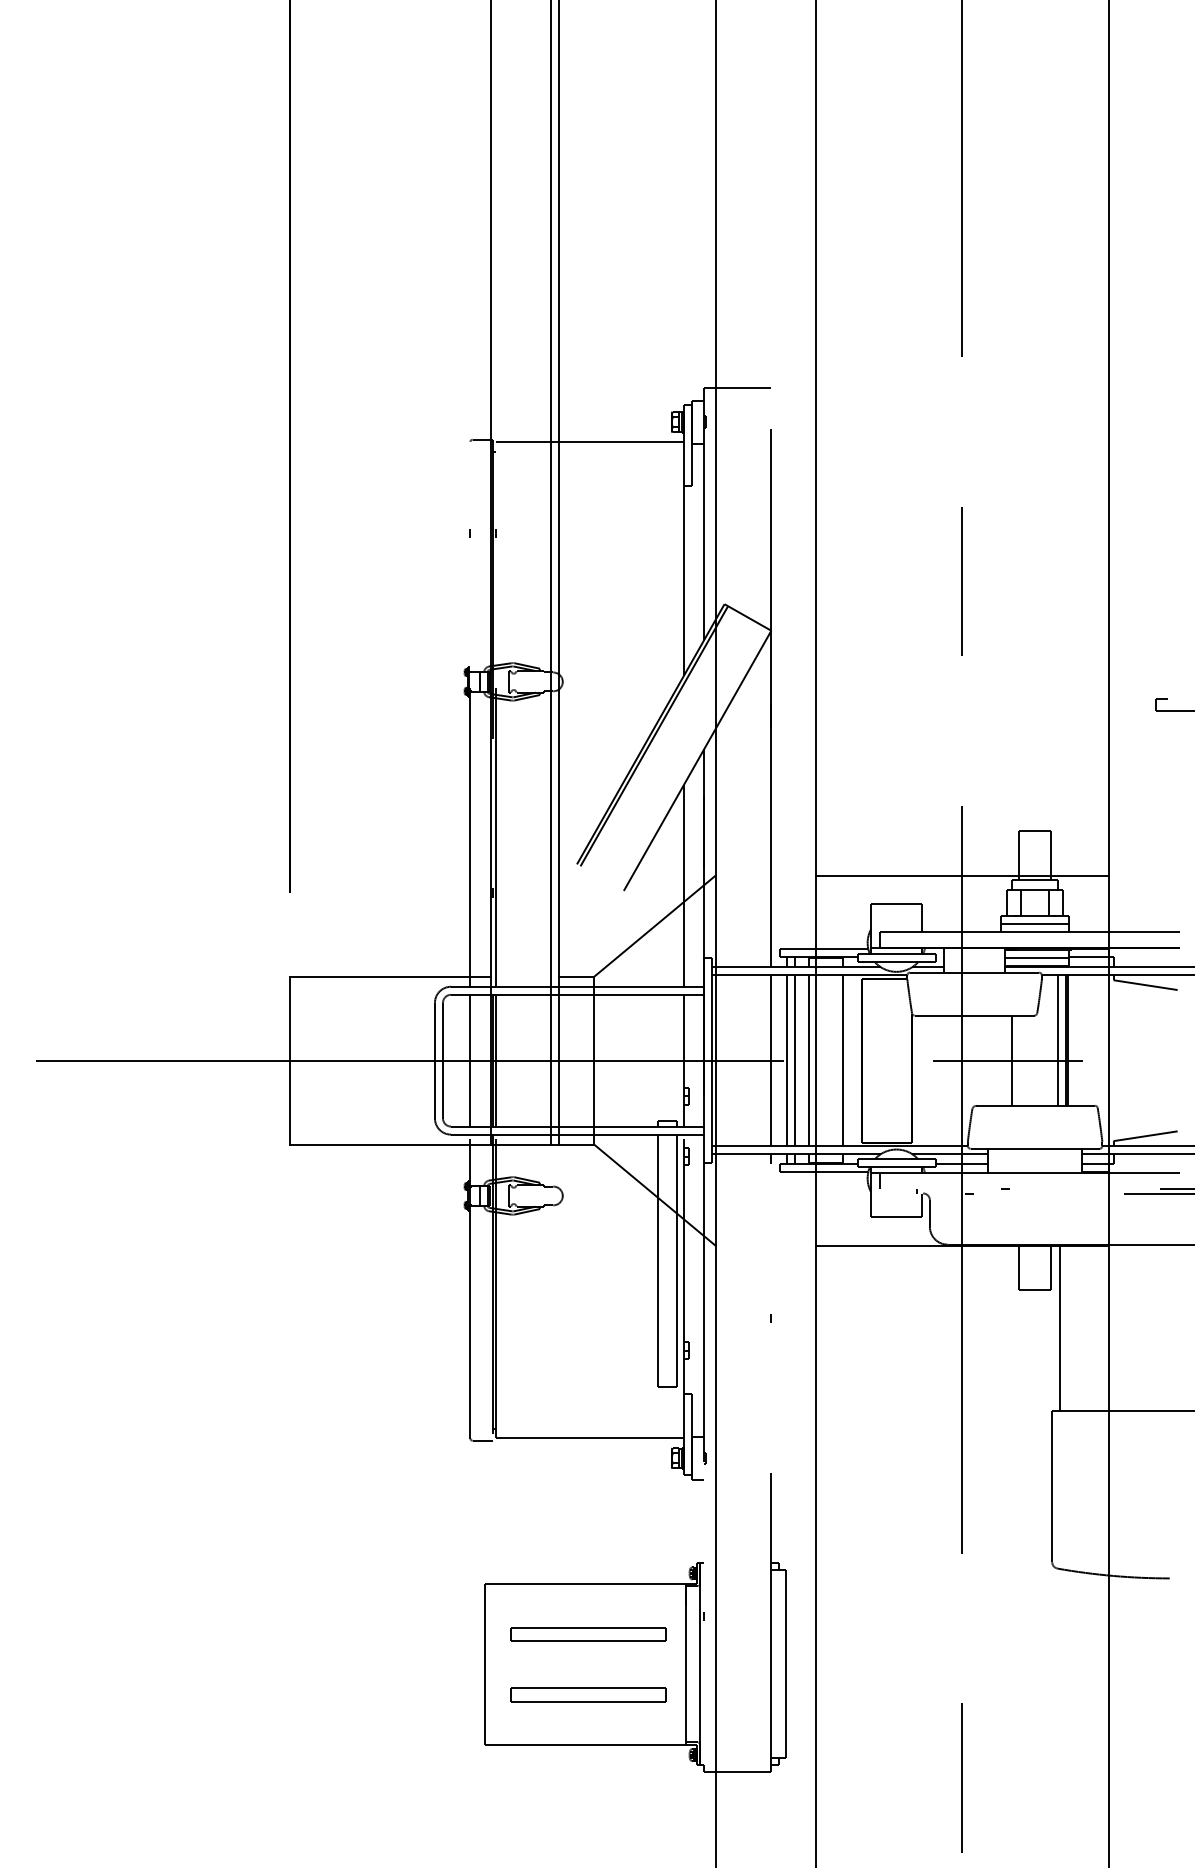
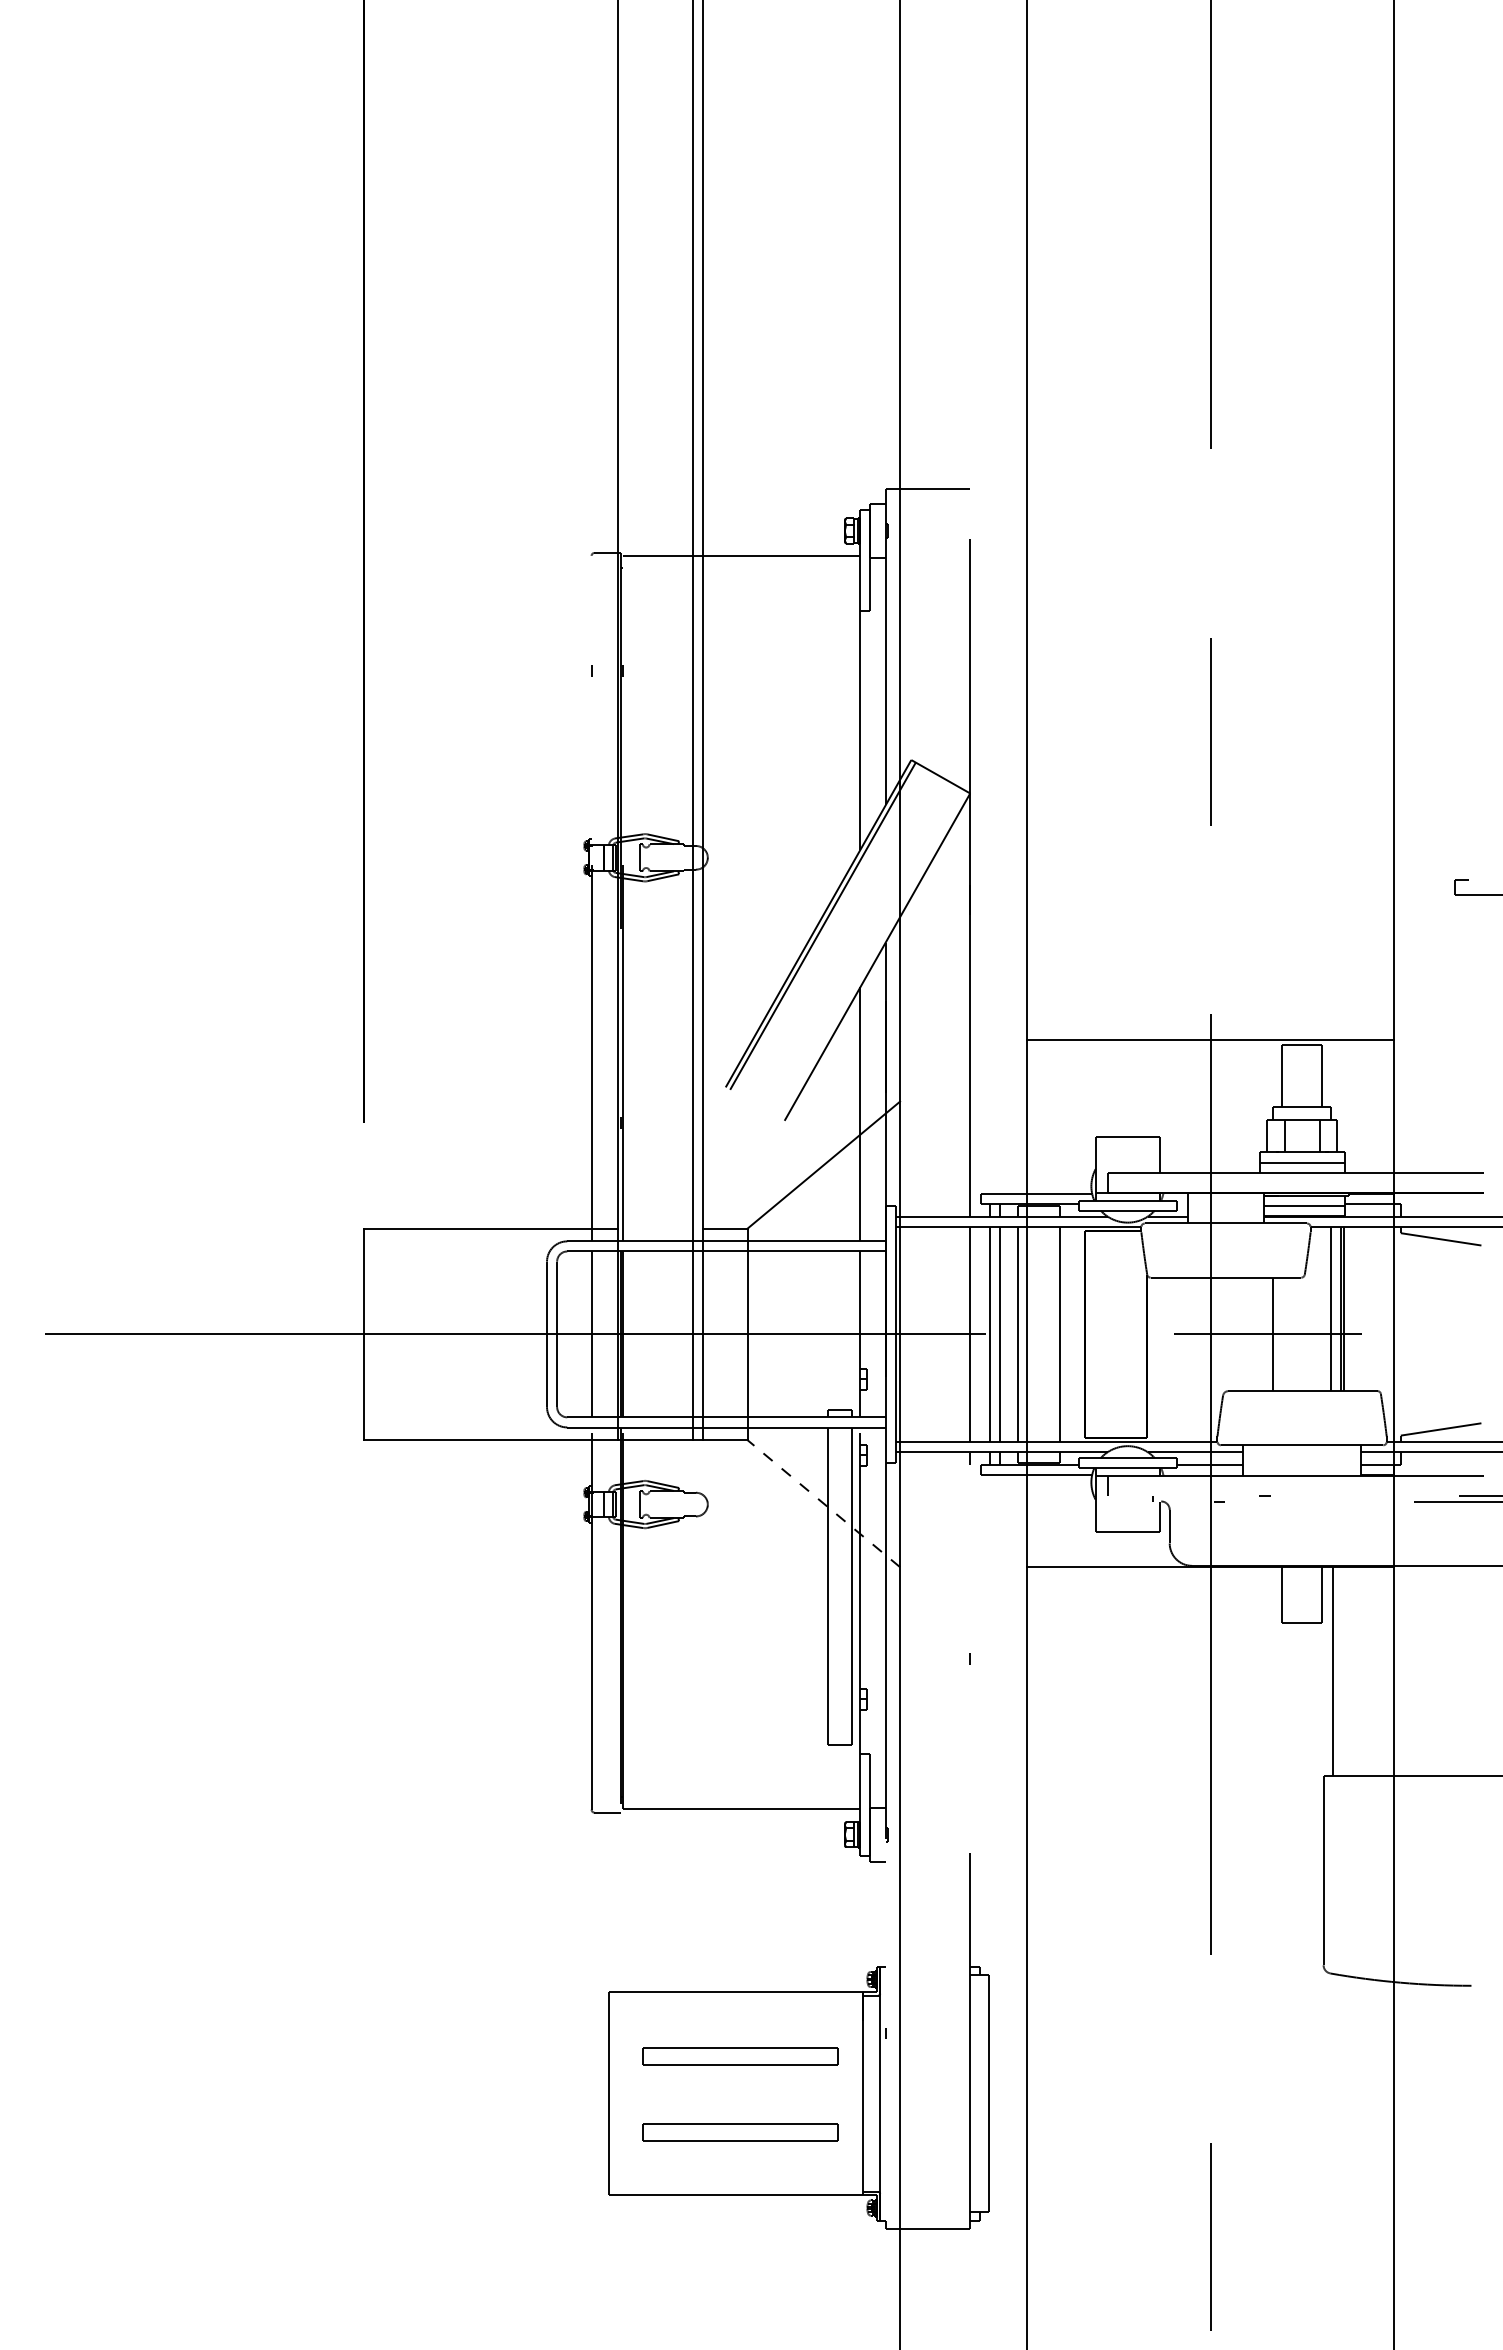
line: (962, 875) -> (1210, 1039), moved
line: (654, 1195) -> (823, 1503), solid -> dashed

